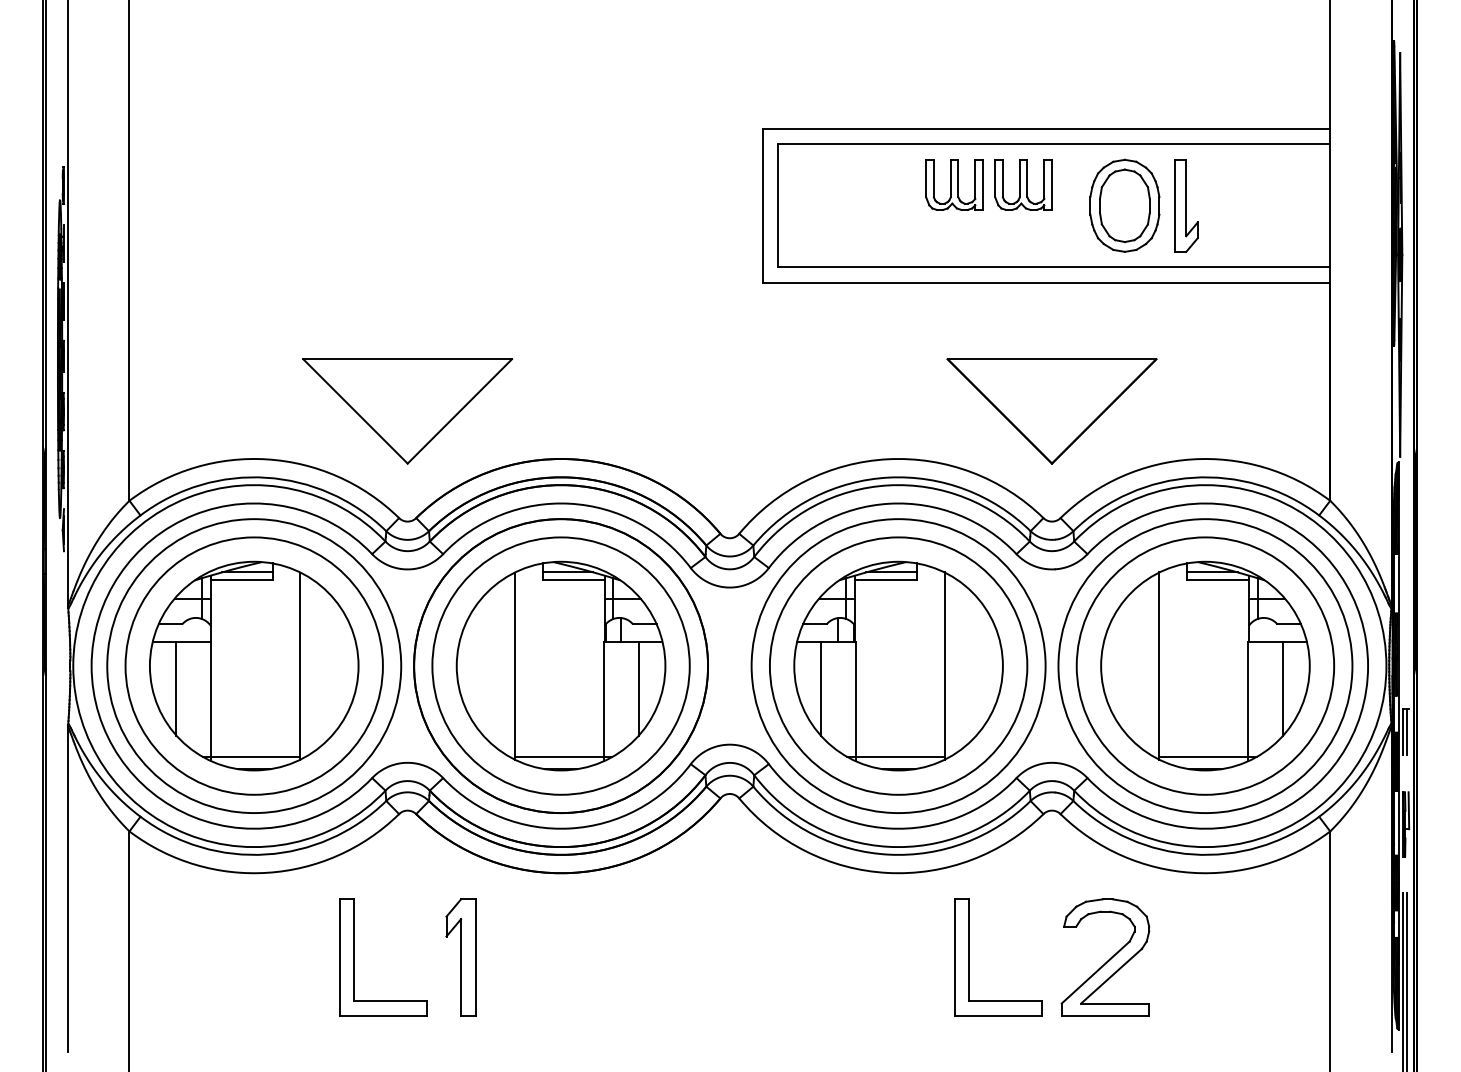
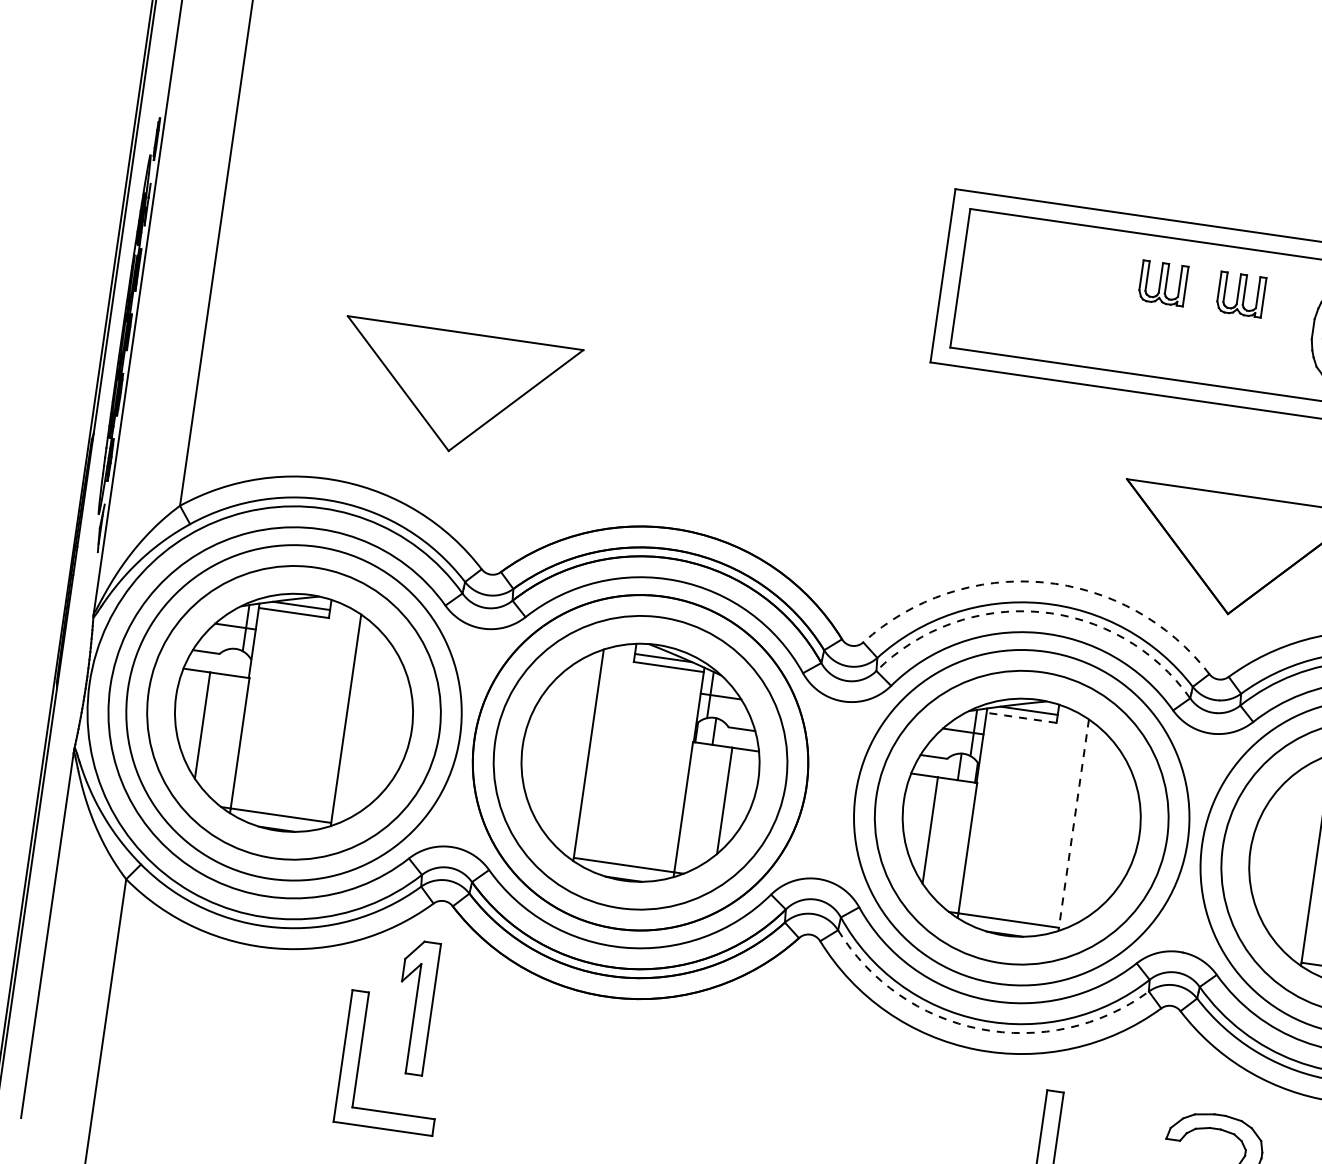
part: (954, 184) -> (1163, 282), size x0.7
part: (1023, 184) -> (1241, 294), size x0.7
part: (407, 411) -> (456, 392), moved
arc: (887, 459) -> (1042, 582), solid -> dashed
arc: (888, 485) -> (1039, 612), solid -> dashed
line: (886, 579) -> (1022, 717), solid -> dashed
line: (944, 666) -> (1073, 825), solid -> dashed
arc: (888, 854) -> (979, 1028), solid -> dashed
part: (460, 957) -> (414, 1007), moved

